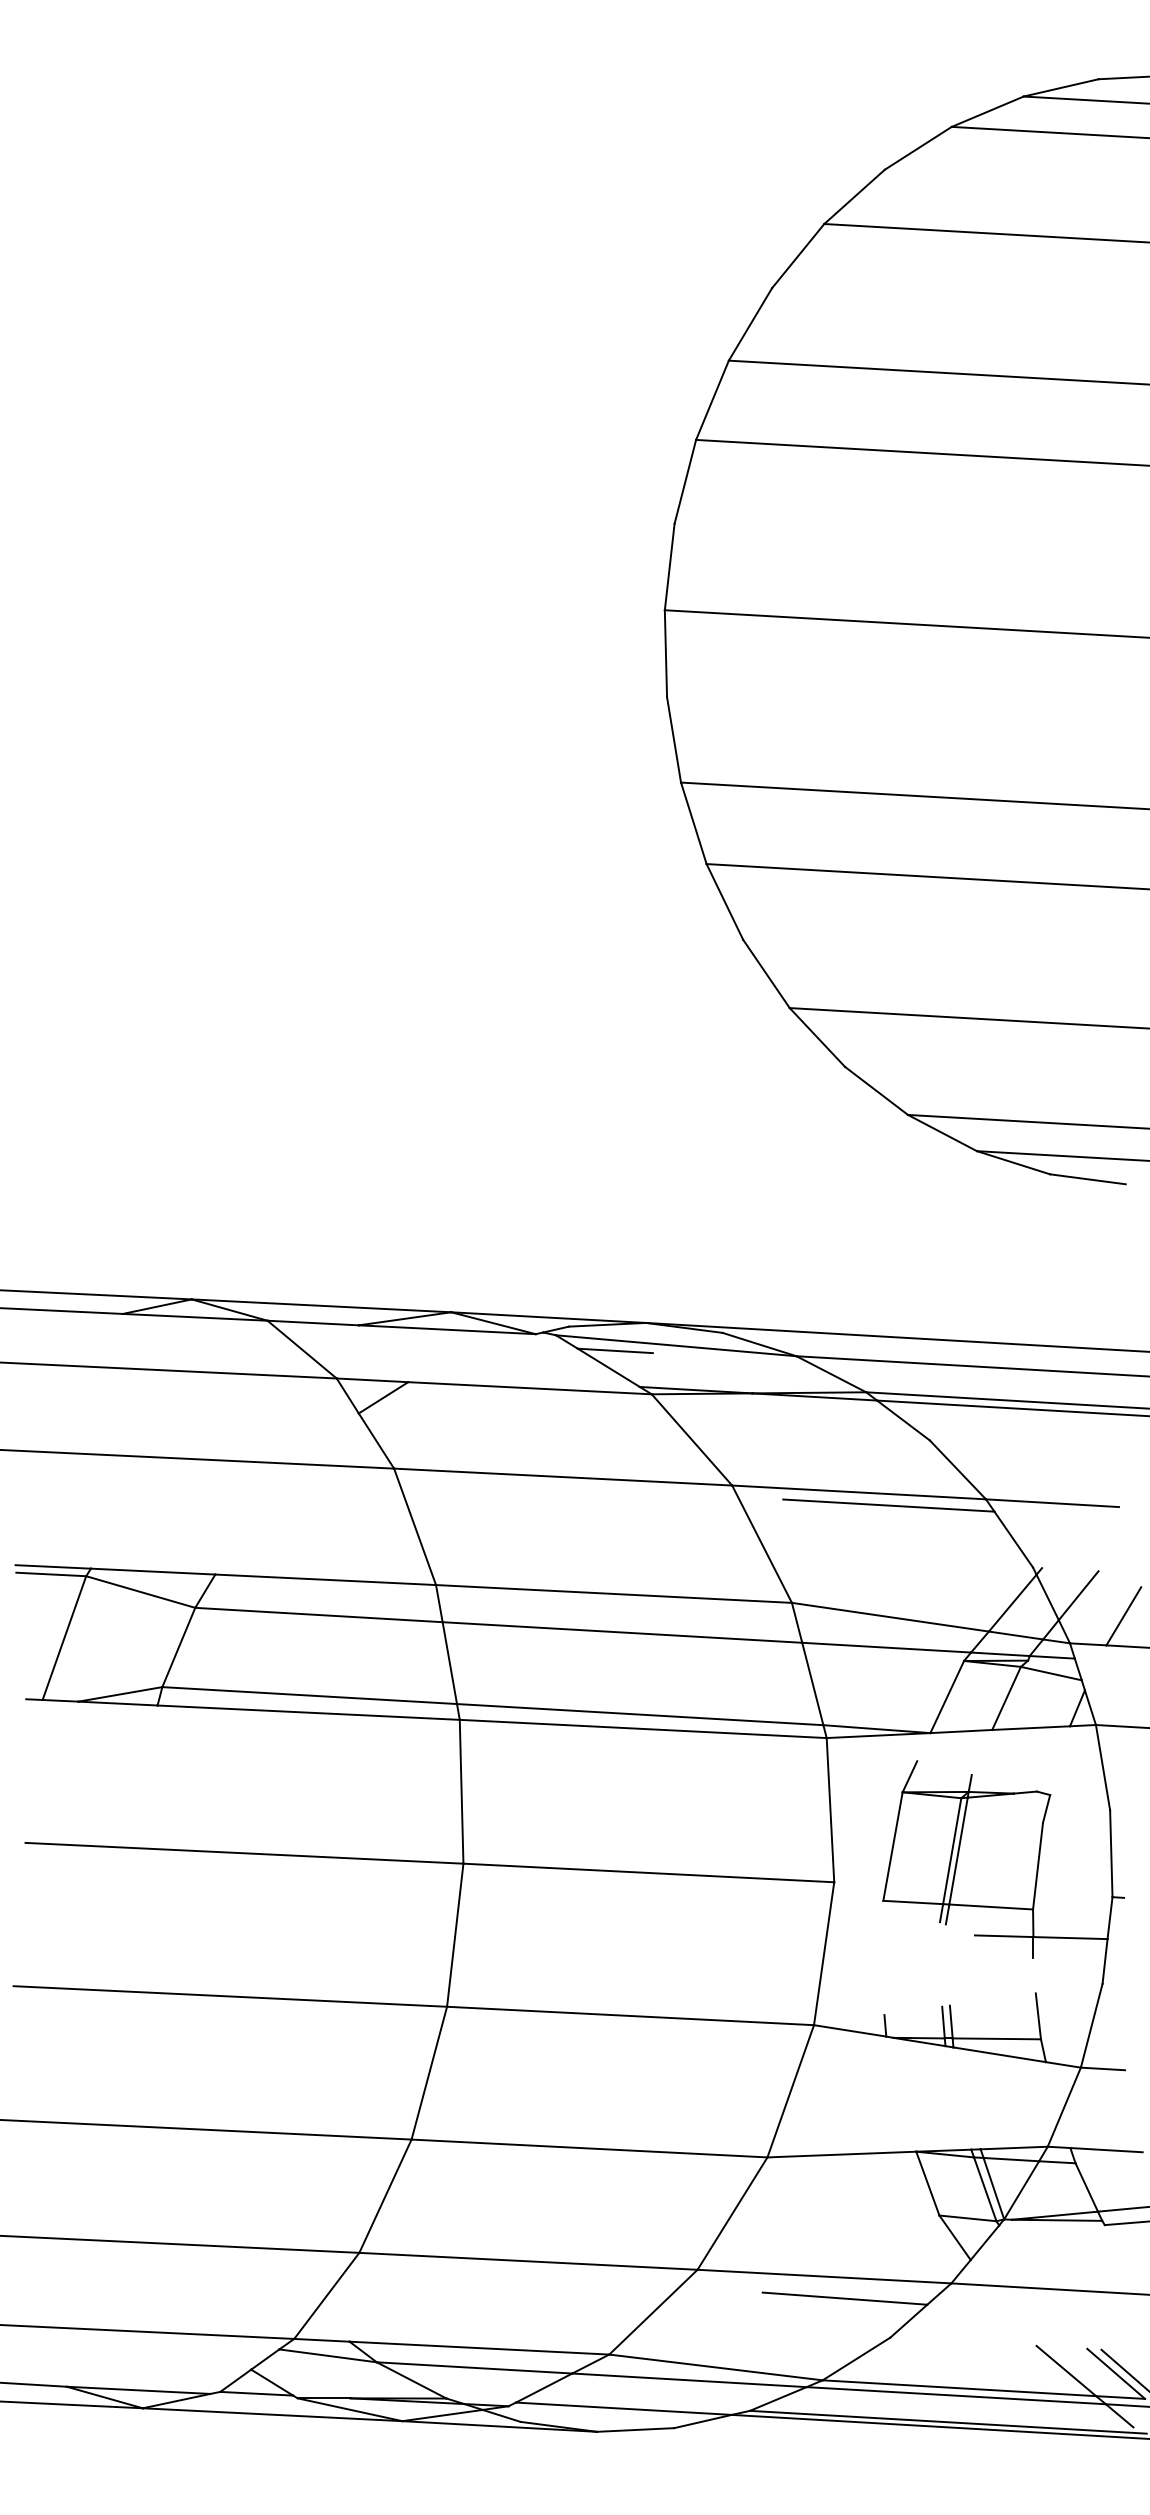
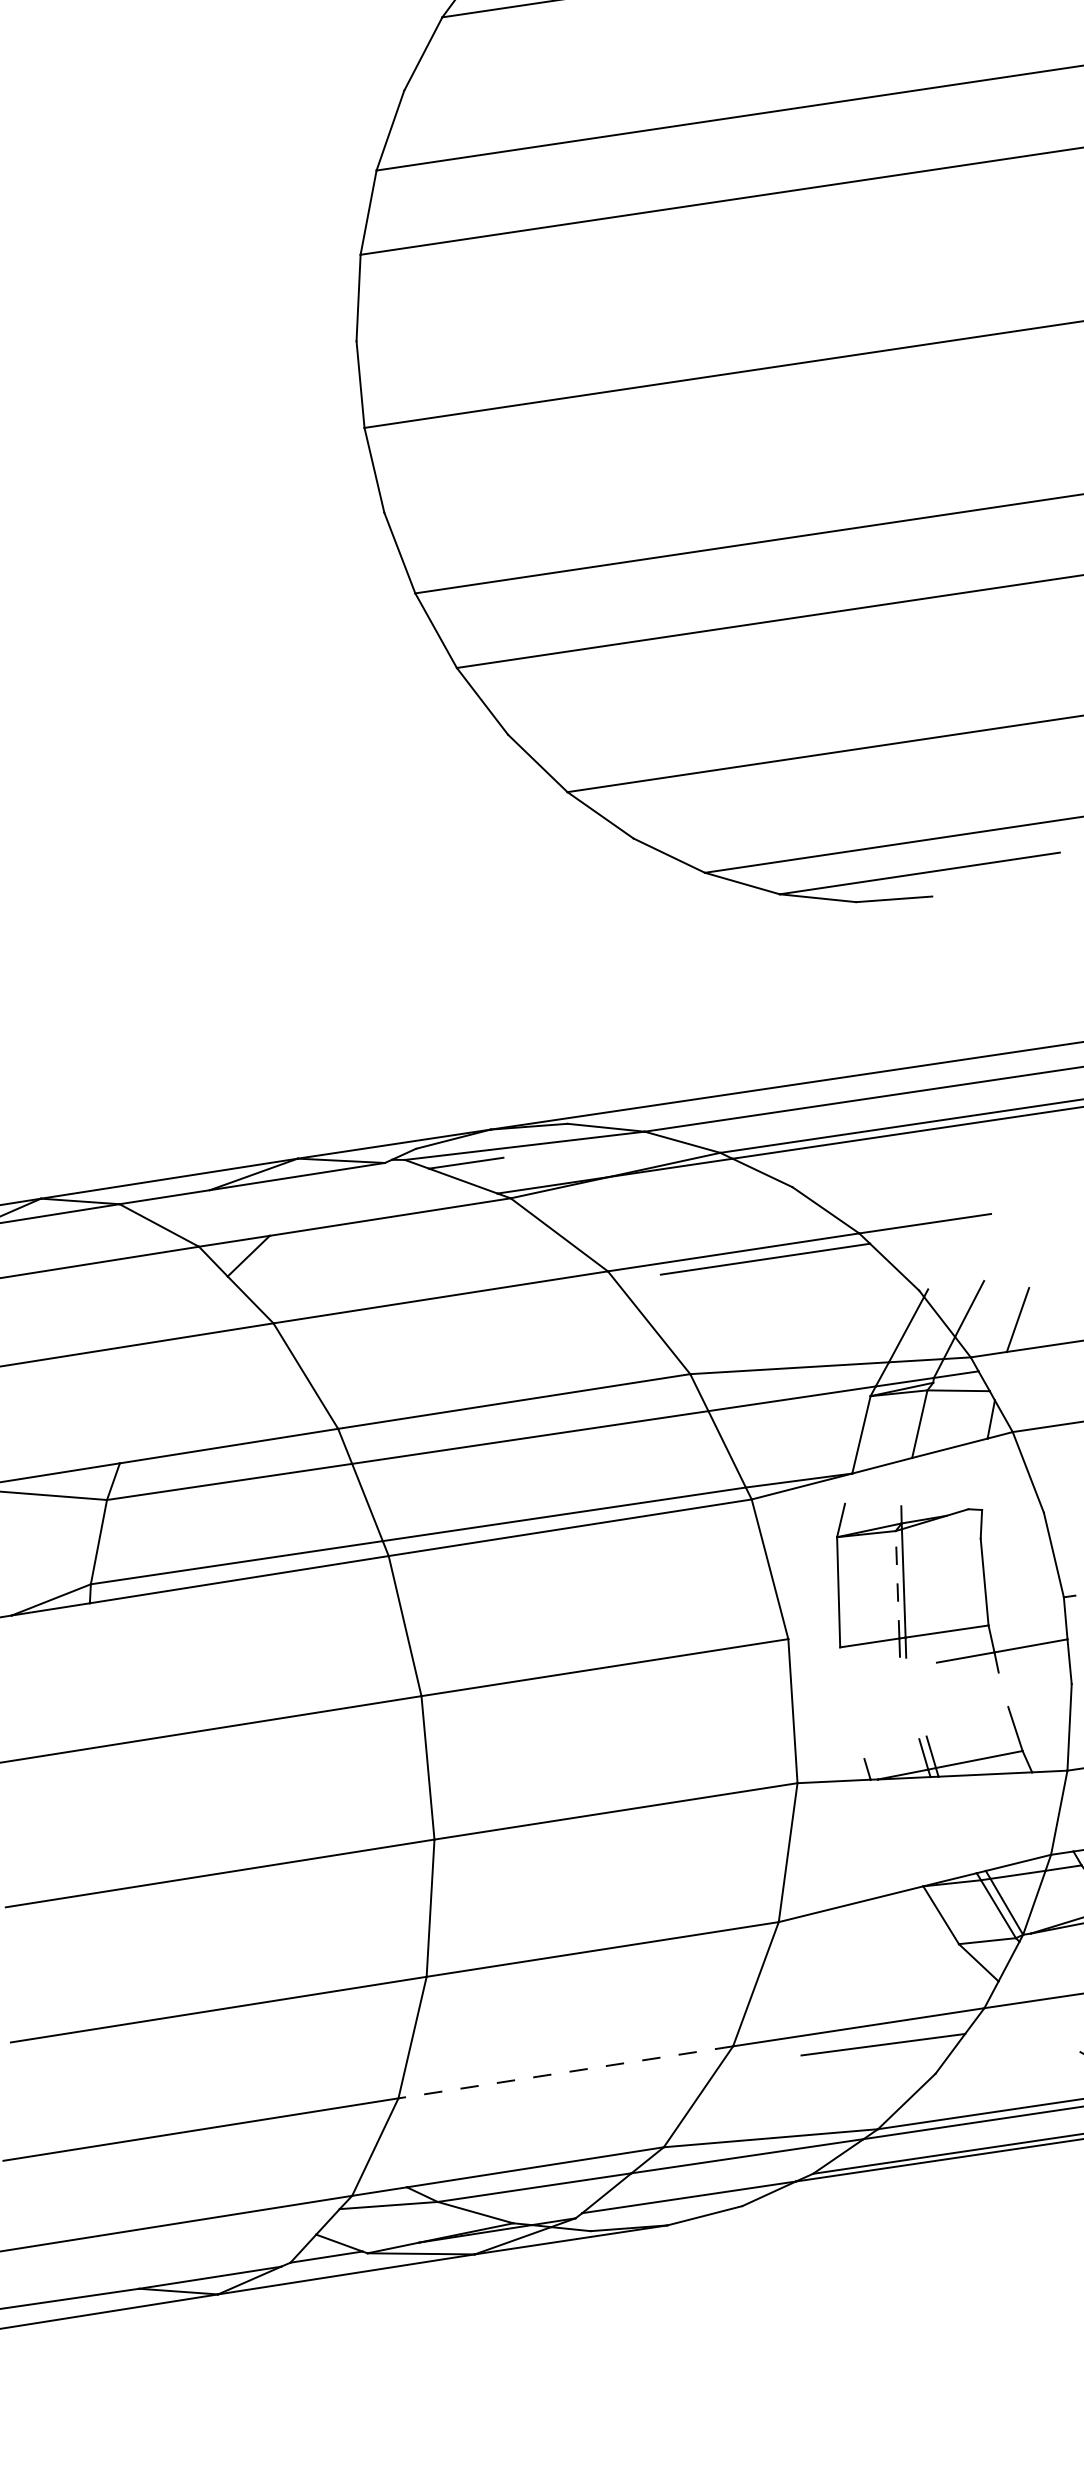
line: (952, 1851) -> (897, 1585), solid -> dashed
line: (527, 2261) -> (564, 2072), solid -> dashed

